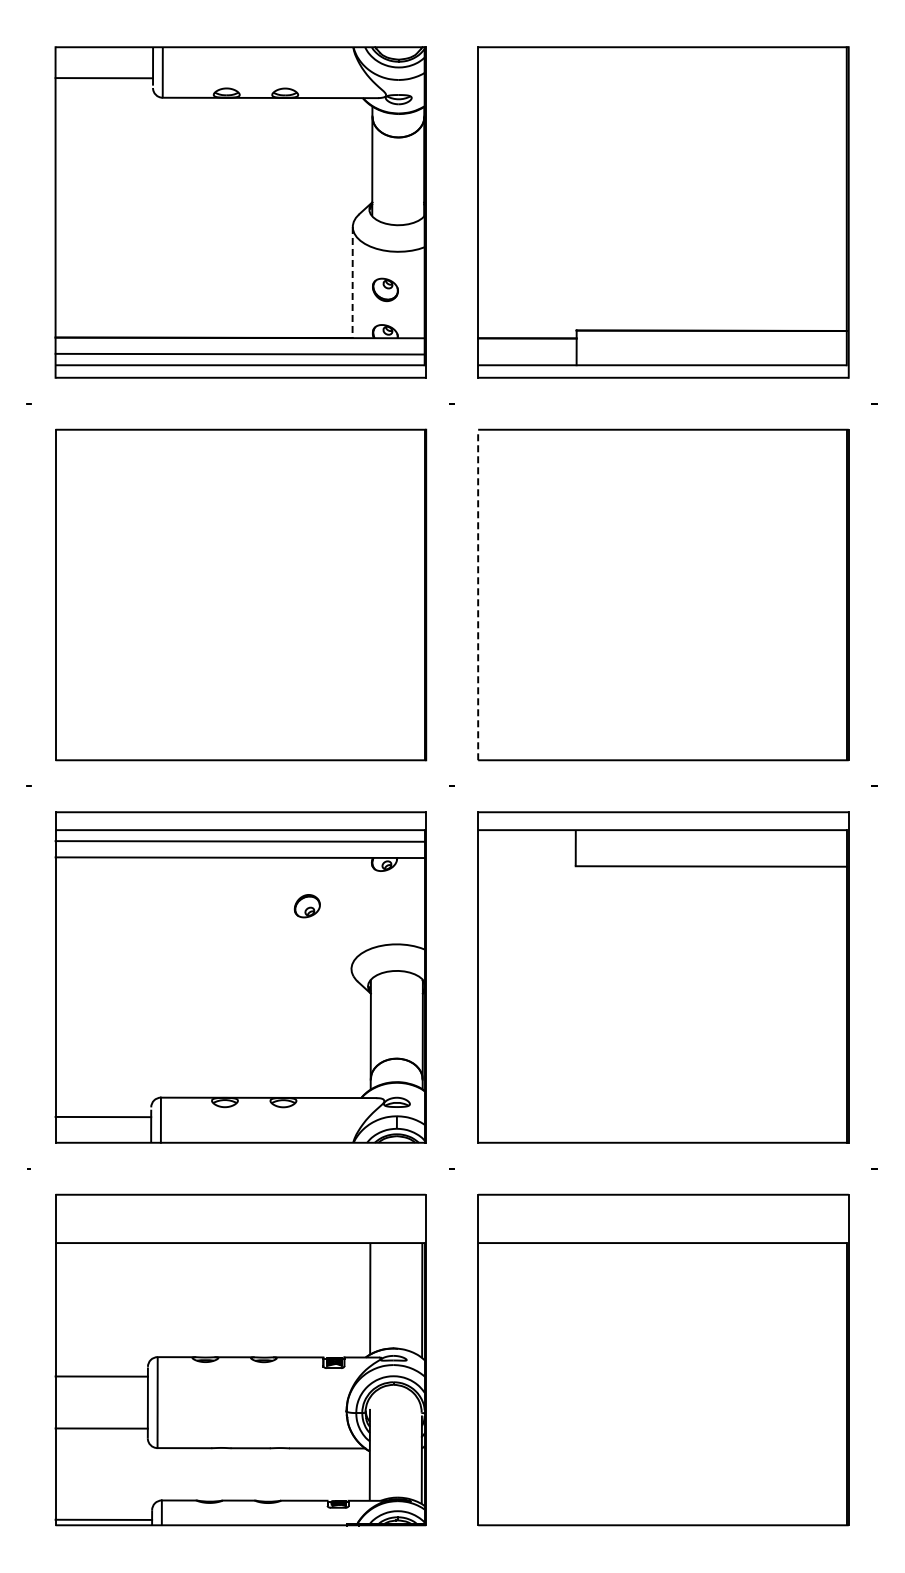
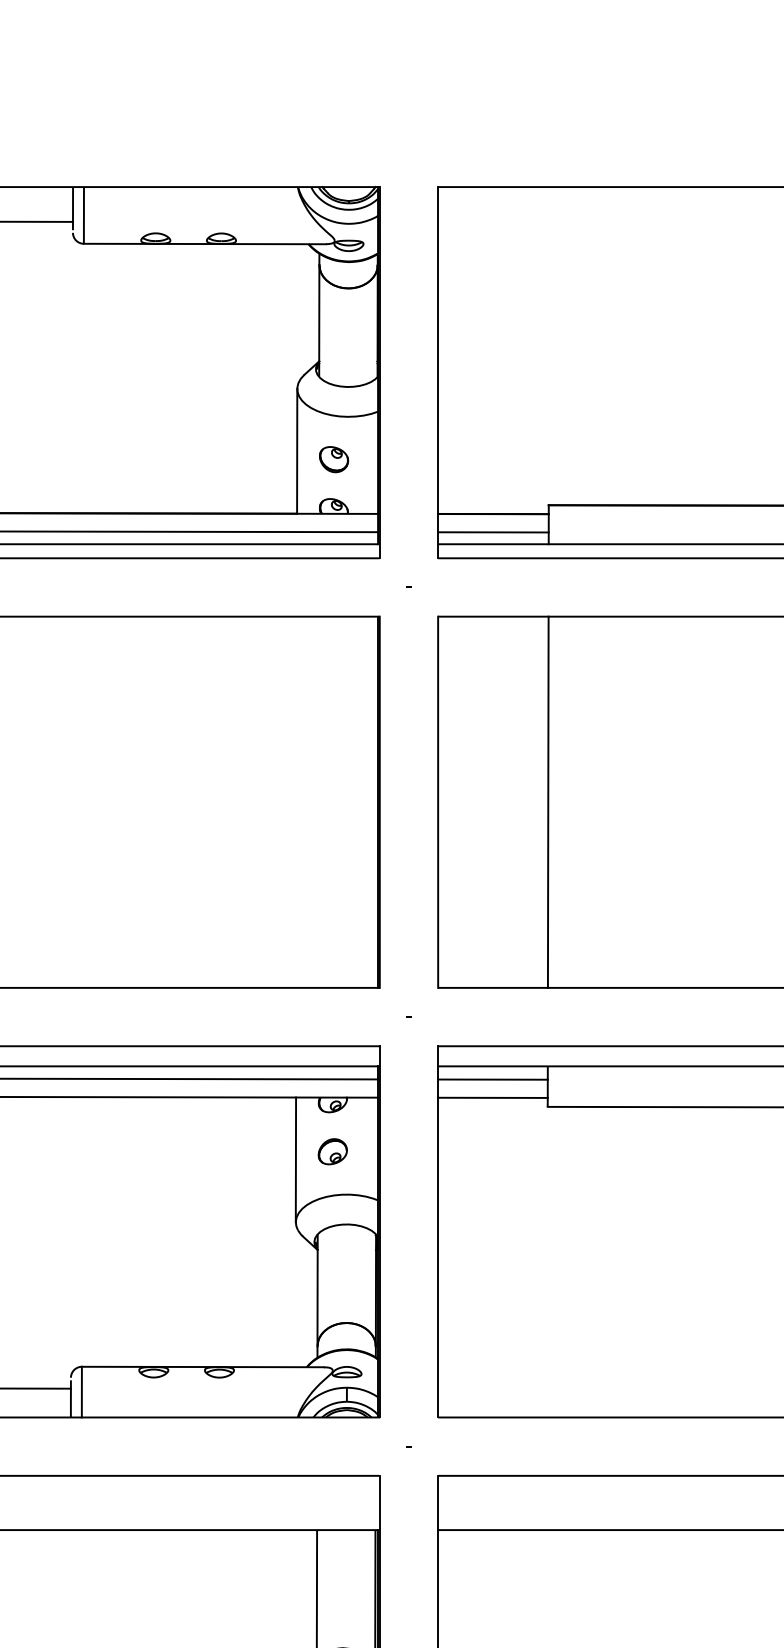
line: (352, 282) -> (297, 451), dashed -> solid
line: (527, 354) -> (493, 532), added
line: (478, 594) -> (438, 801), dashed -> solid
line: (575, 594) -> (547, 801), added
line: (526, 841) -> (492, 1079), added
line: (526, 858) -> (492, 1098), added
part: (306, 906) -> (331, 1152), moved
line: (351, 913) -> (295, 1159), added

